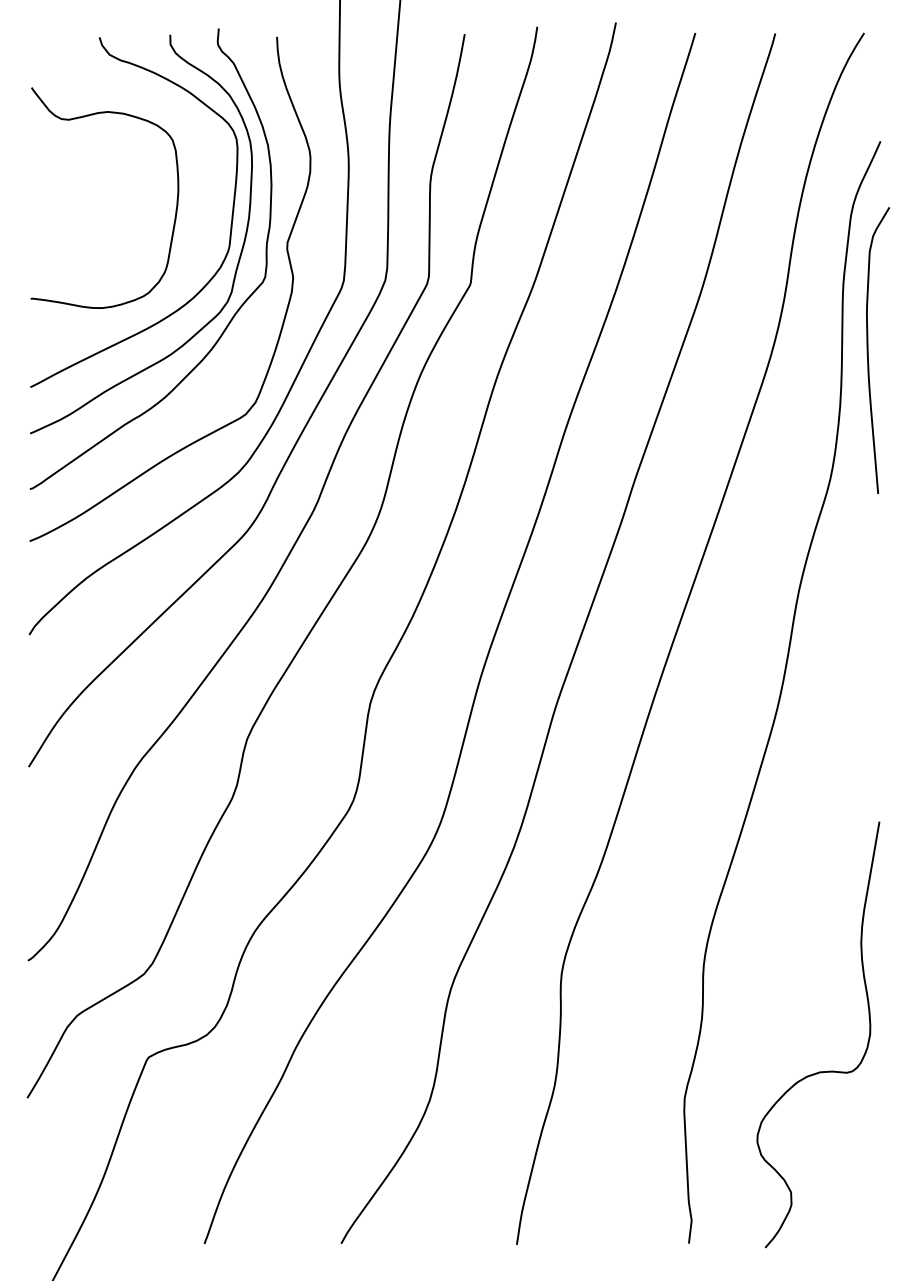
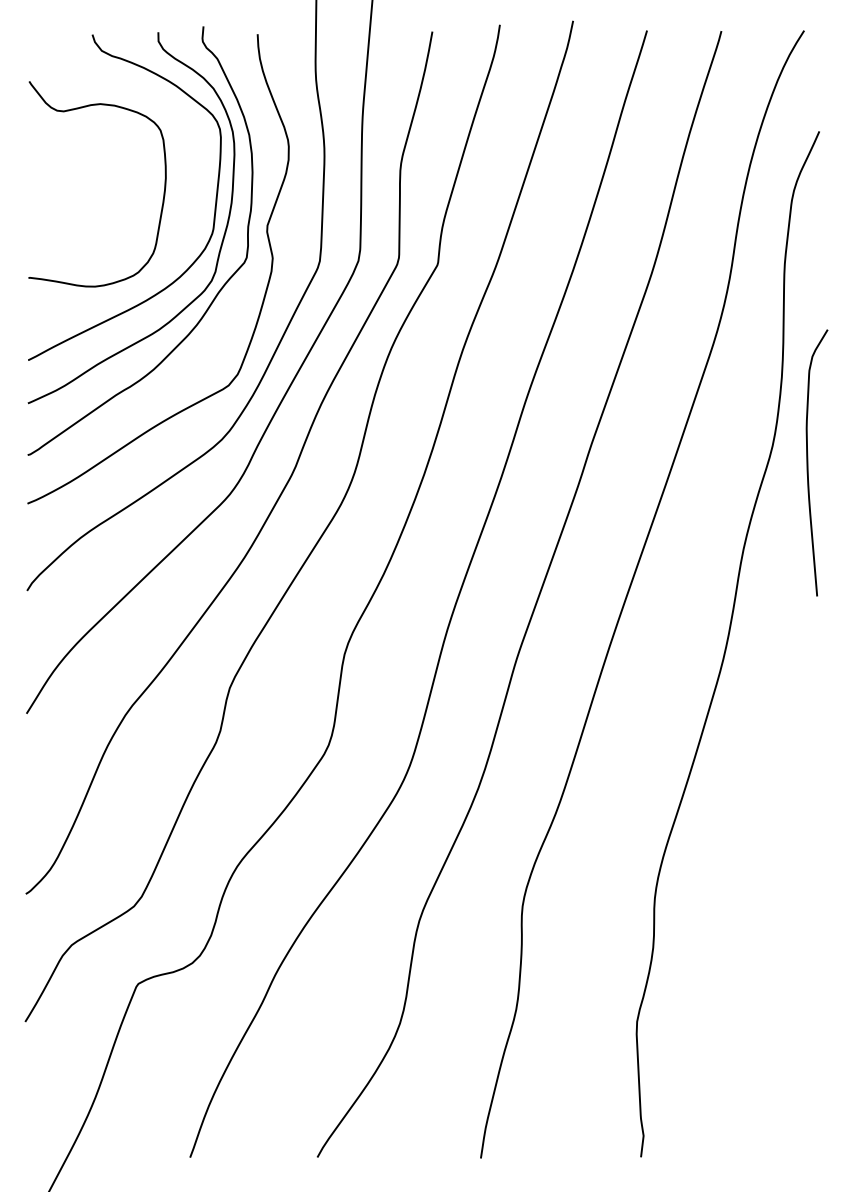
curve: (868, 350) -> (808, 462), moved
curve: (818, 1071) -> (761, 997), removed

